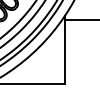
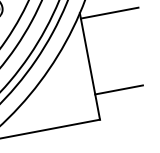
line: (79, 67) -> (118, 89), added

